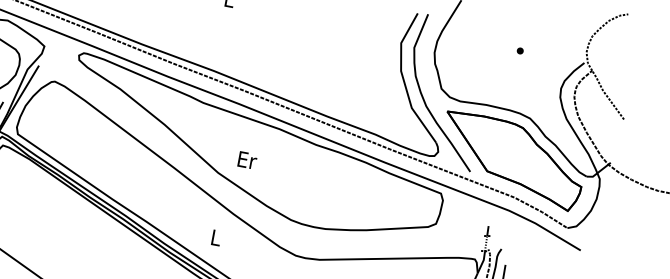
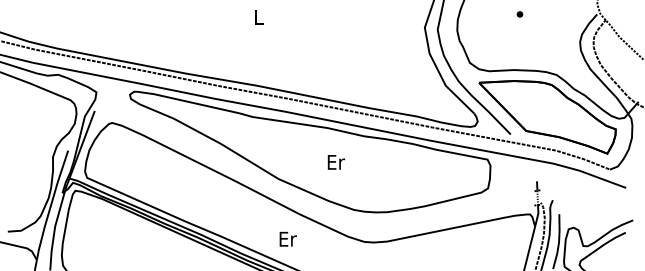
part: (519, 50) -> (519, 14), moved
text: (246, 160) -> (335, 162), moved
text: (215, 237) -> (287, 238), L -> Er

